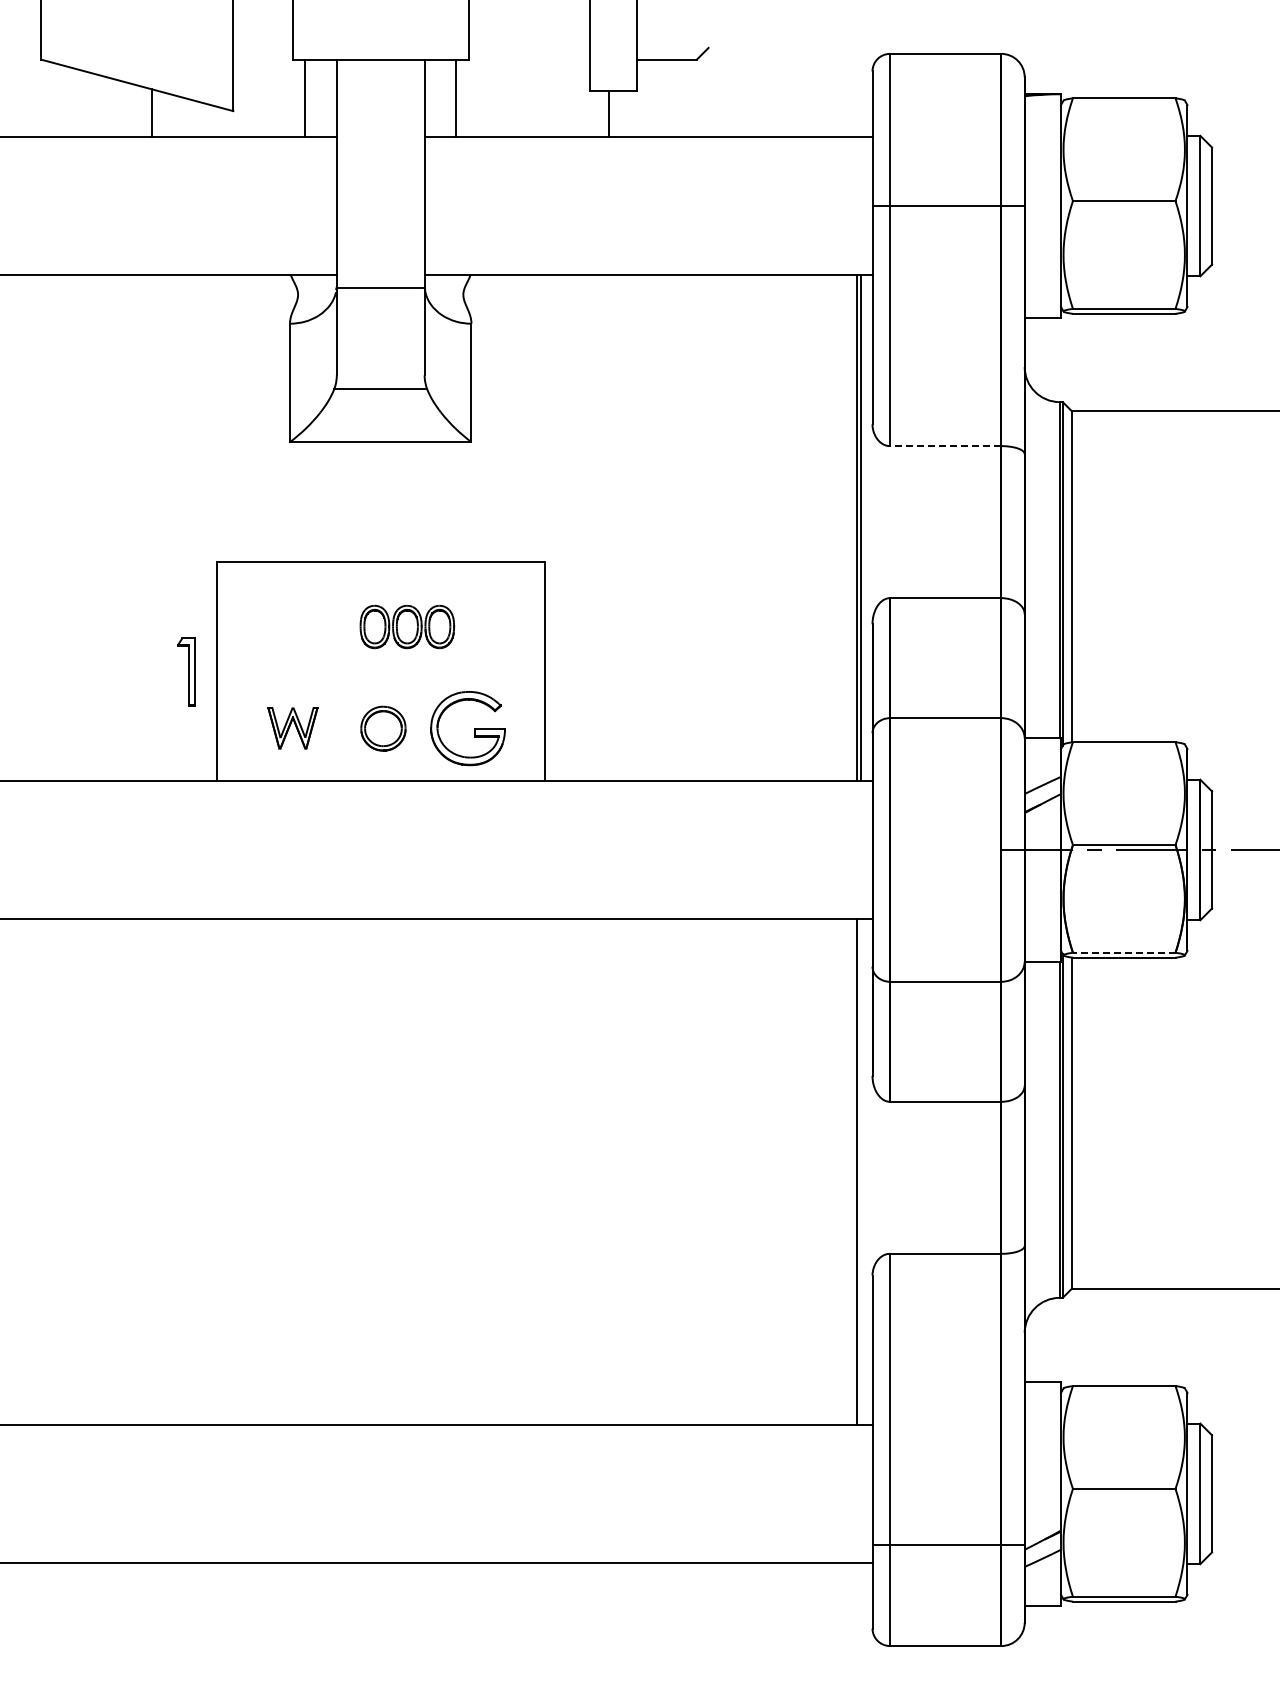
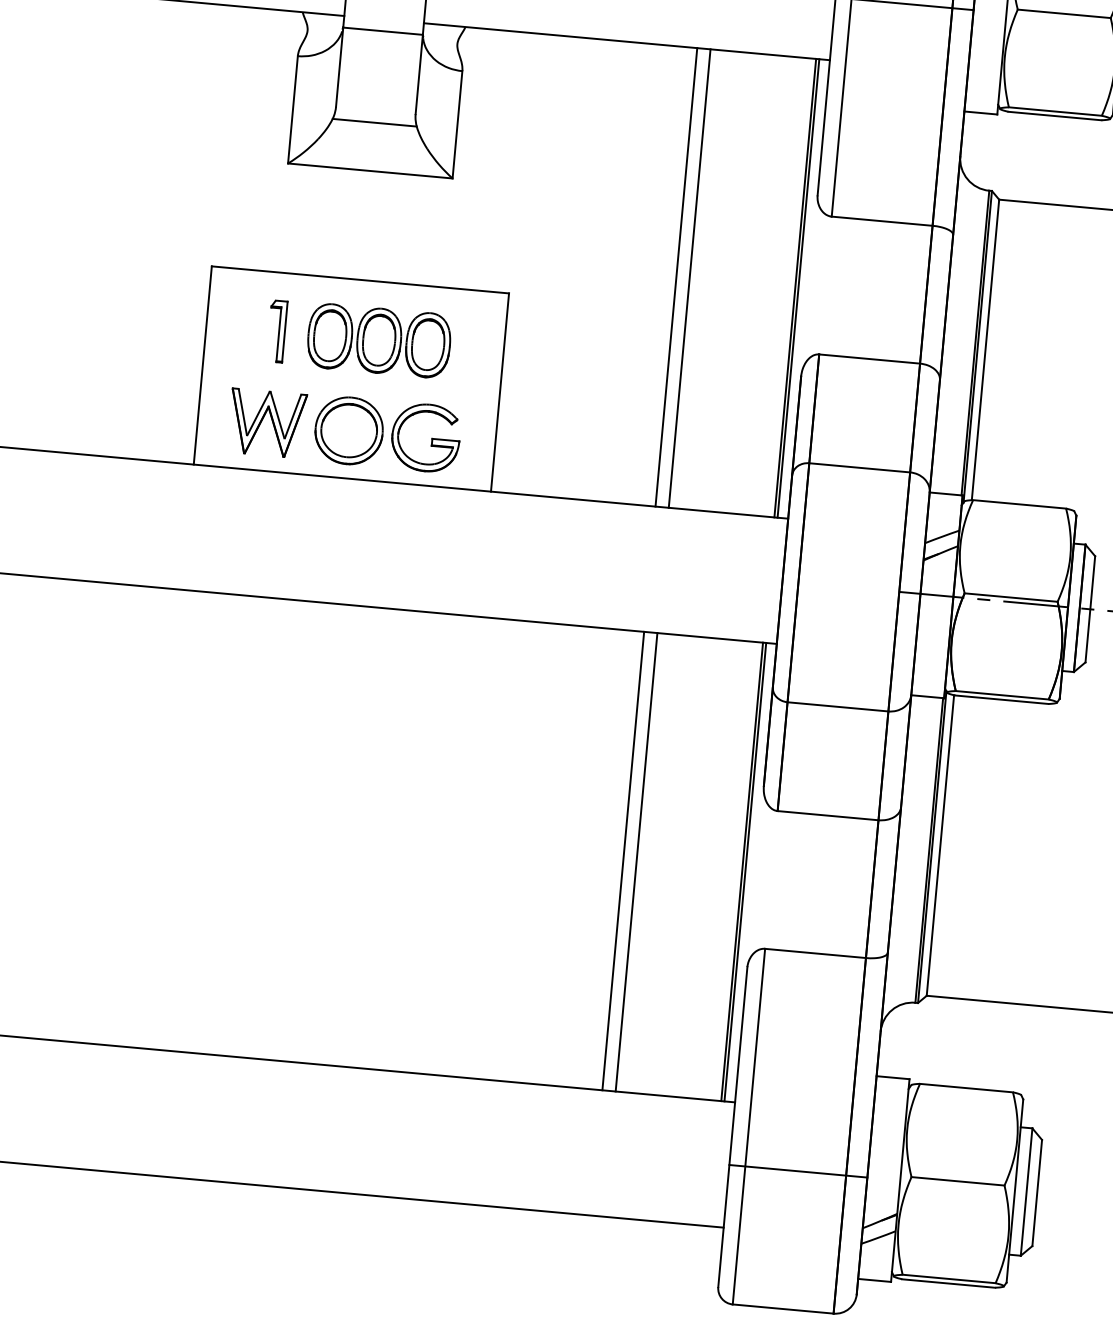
line: (945, 446) -> (881, 221), dashed -> solid
line: (726, 527) -> (676, 276), added
line: (740, 527) -> (689, 278), added
part: (407, 626) -> (379, 340), size x1.67
part: (186, 671) -> (276, 331), moved
part: (292, 728) -> (266, 423), size x1.67
part: (383, 728) -> (349, 430), size x1.67
line: (1123, 952) -> (1001, 694), dashed -> solid
line: (726, 1171) -> (623, 860), added
line: (740, 1171) -> (636, 861), added
line: (860, 1171) -> (745, 871), added
line: (948, 1544) -> (798, 1170), moved

